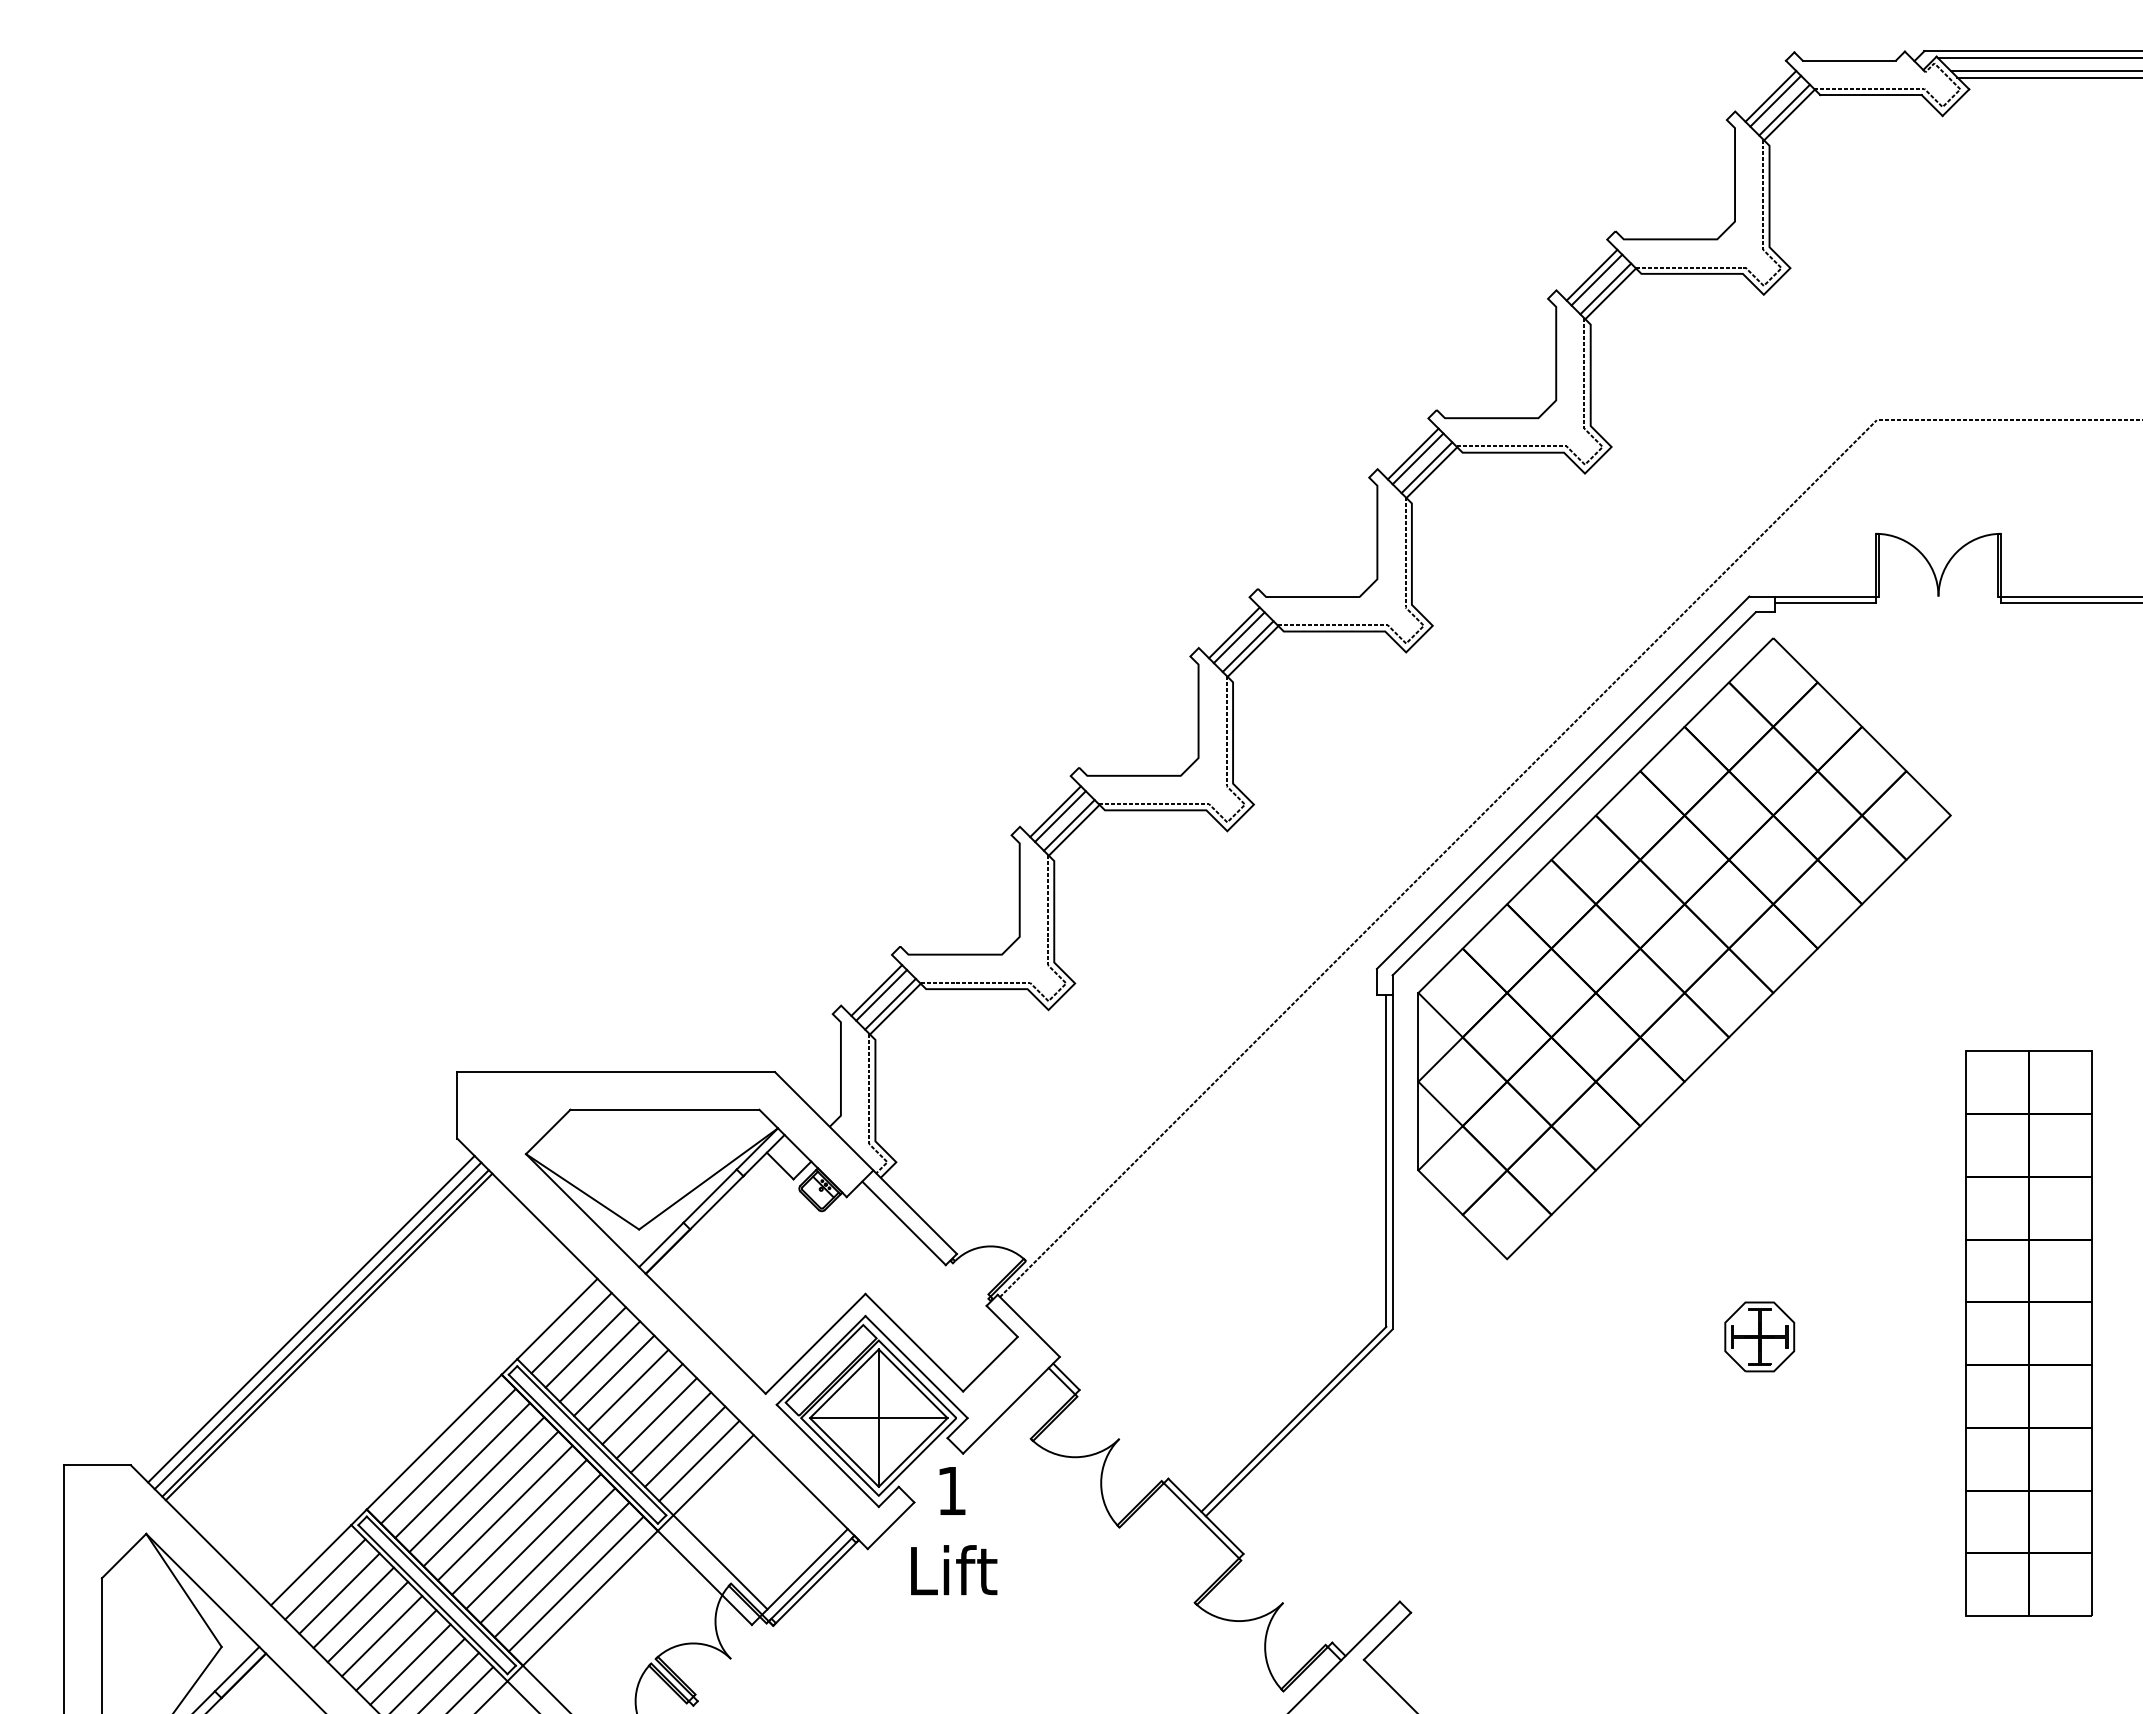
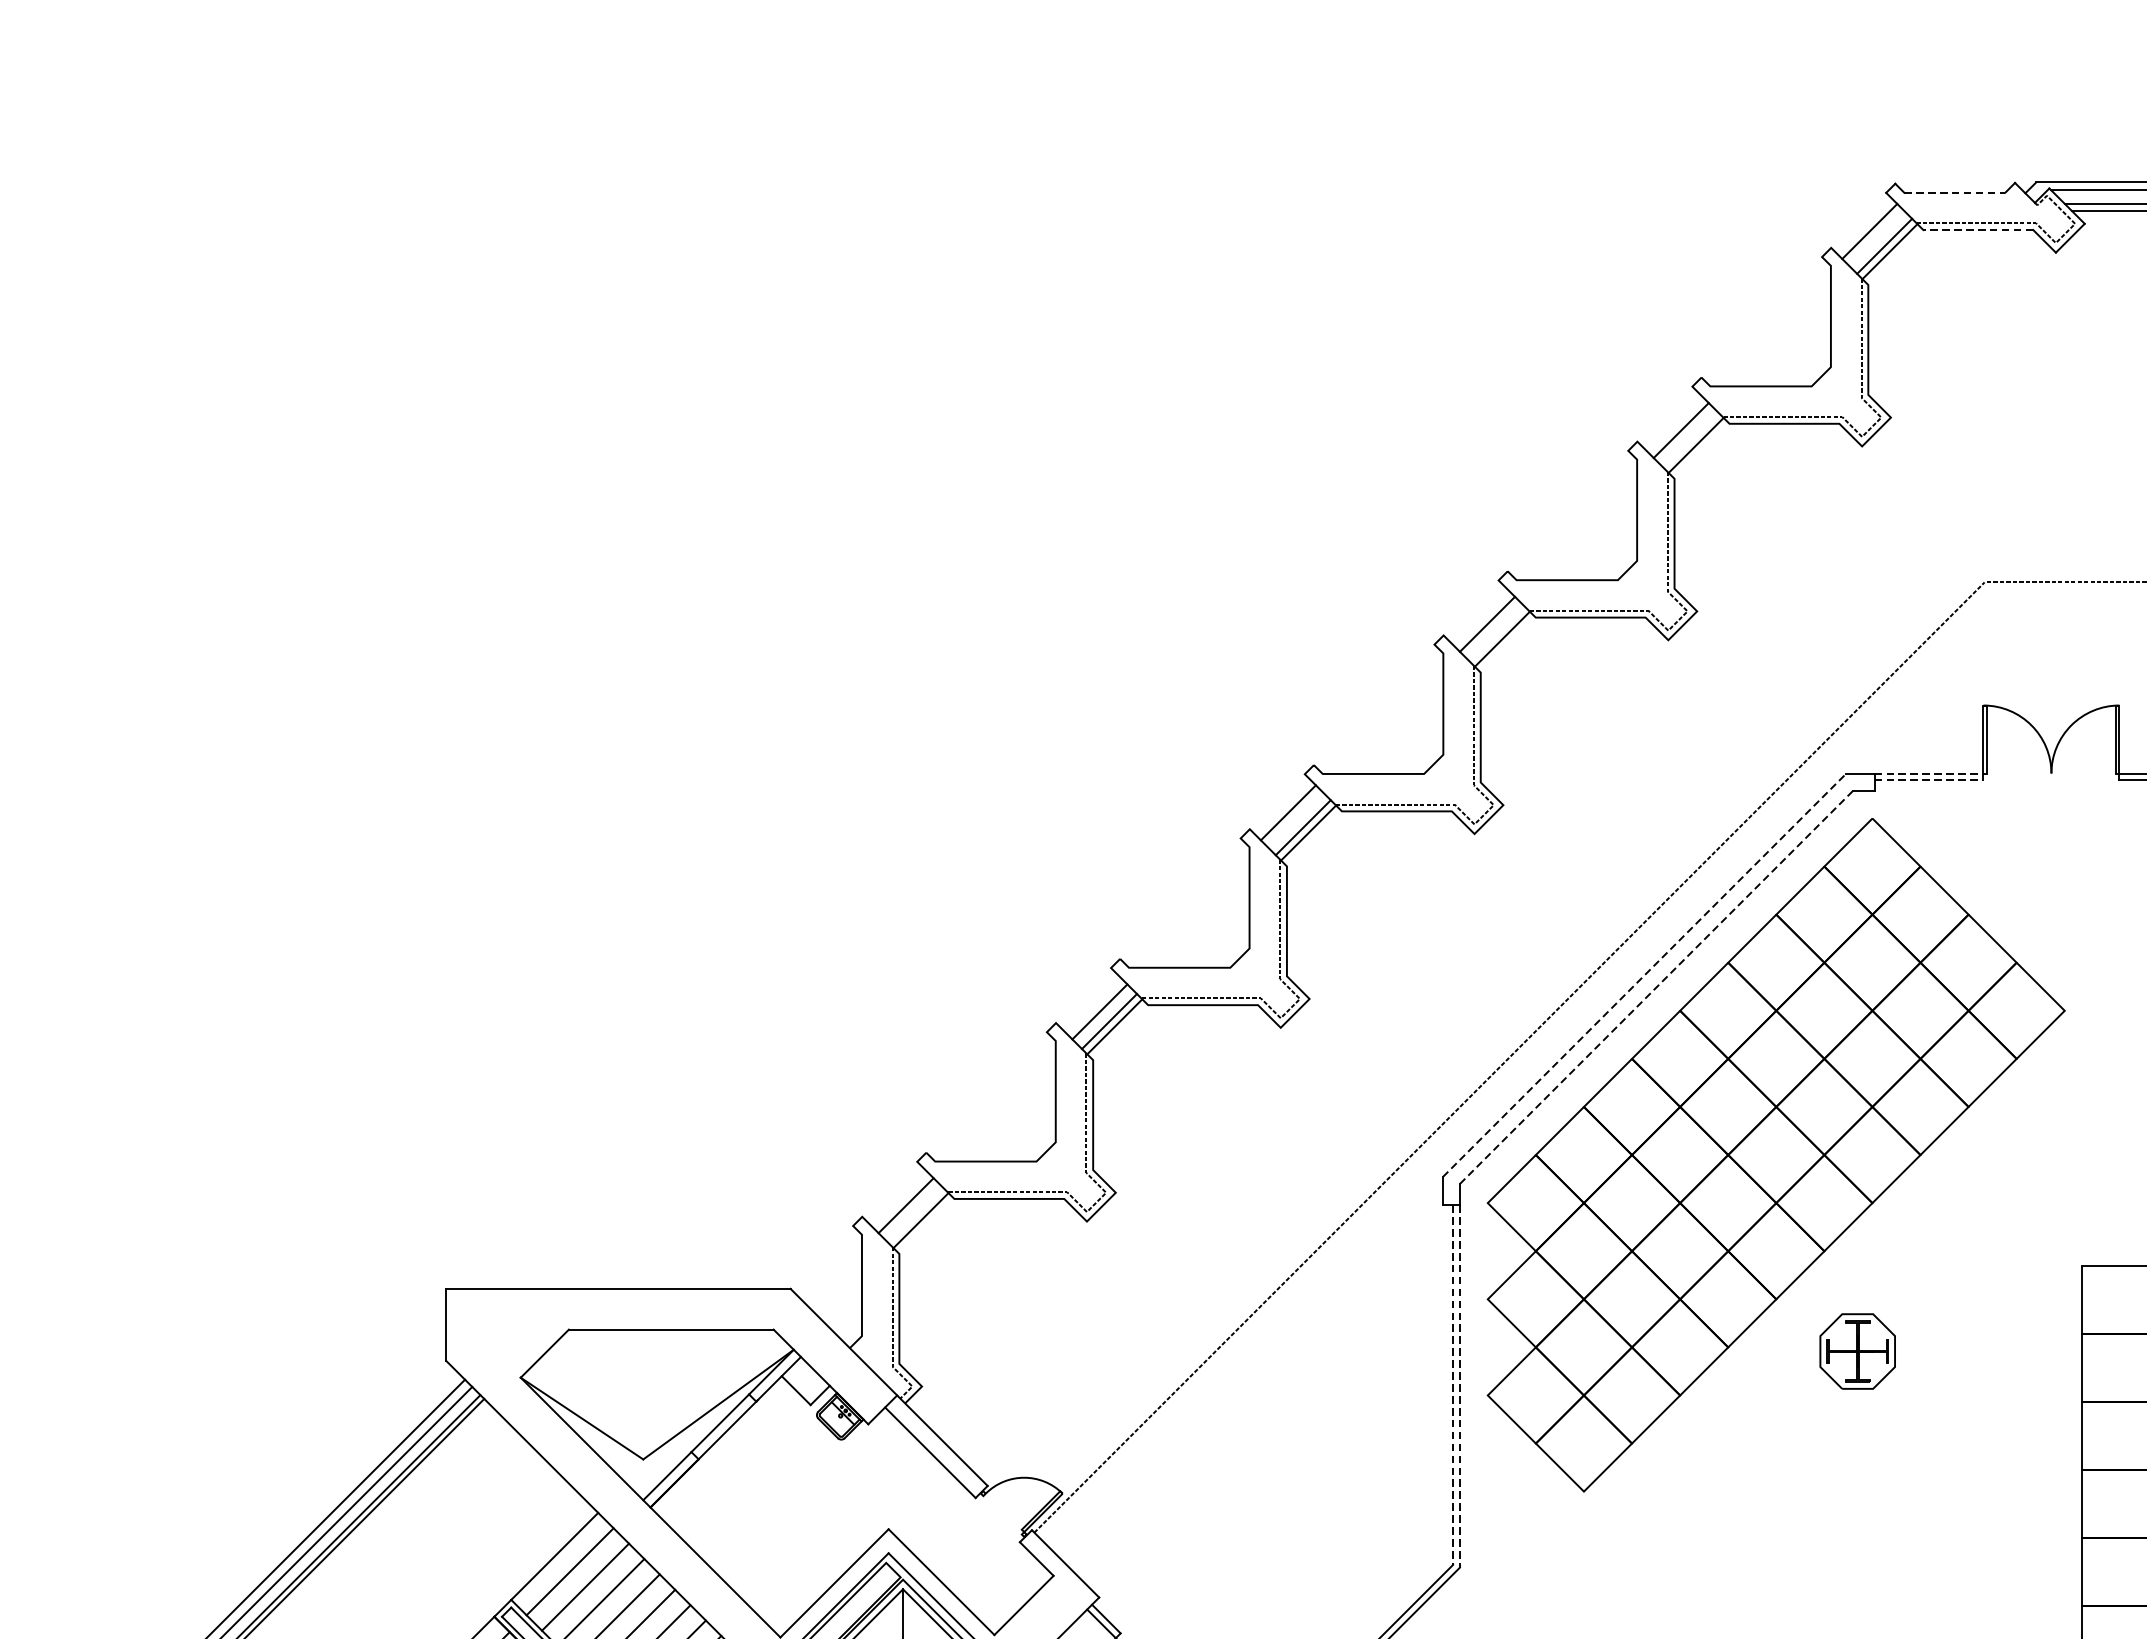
line: (1849, 60) -> (1954, 192), solid -> dashed
line: (1870, 95) -> (1977, 230), solid -> dashed
line: (1775, 100) -> (1874, 235), removed
line: (1591, 274) -> (1675, 424), removed
line: (1605, 288) -> (1690, 439), removed
line: (1412, 453) -> (1481, 618), removed
line: (1426, 467) -> (1496, 633), removed
line: (1826, 596) -> (1930, 773), solid -> dashed
line: (1826, 602) -> (1930, 779), solid -> dashed
line: (1238, 637) -> (1292, 817), removed
line: (1563, 782) -> (1645, 975), solid -> dashed
line: (1574, 793) -> (1656, 986), solid -> dashed
line: (1055, 811) -> (1094, 1006), removed
line: (876, 990) -> (900, 1200), removed
line: (890, 1003) -> (915, 1214), removed
line: (1418, 1081) -> (1487, 1299), removed
line: (1386, 1160) -> (1453, 1384), solid -> dashed
line: (1392, 1162) -> (1459, 1386), solid -> dashed
part: (1759, 1336) -> (1857, 1351), moved

